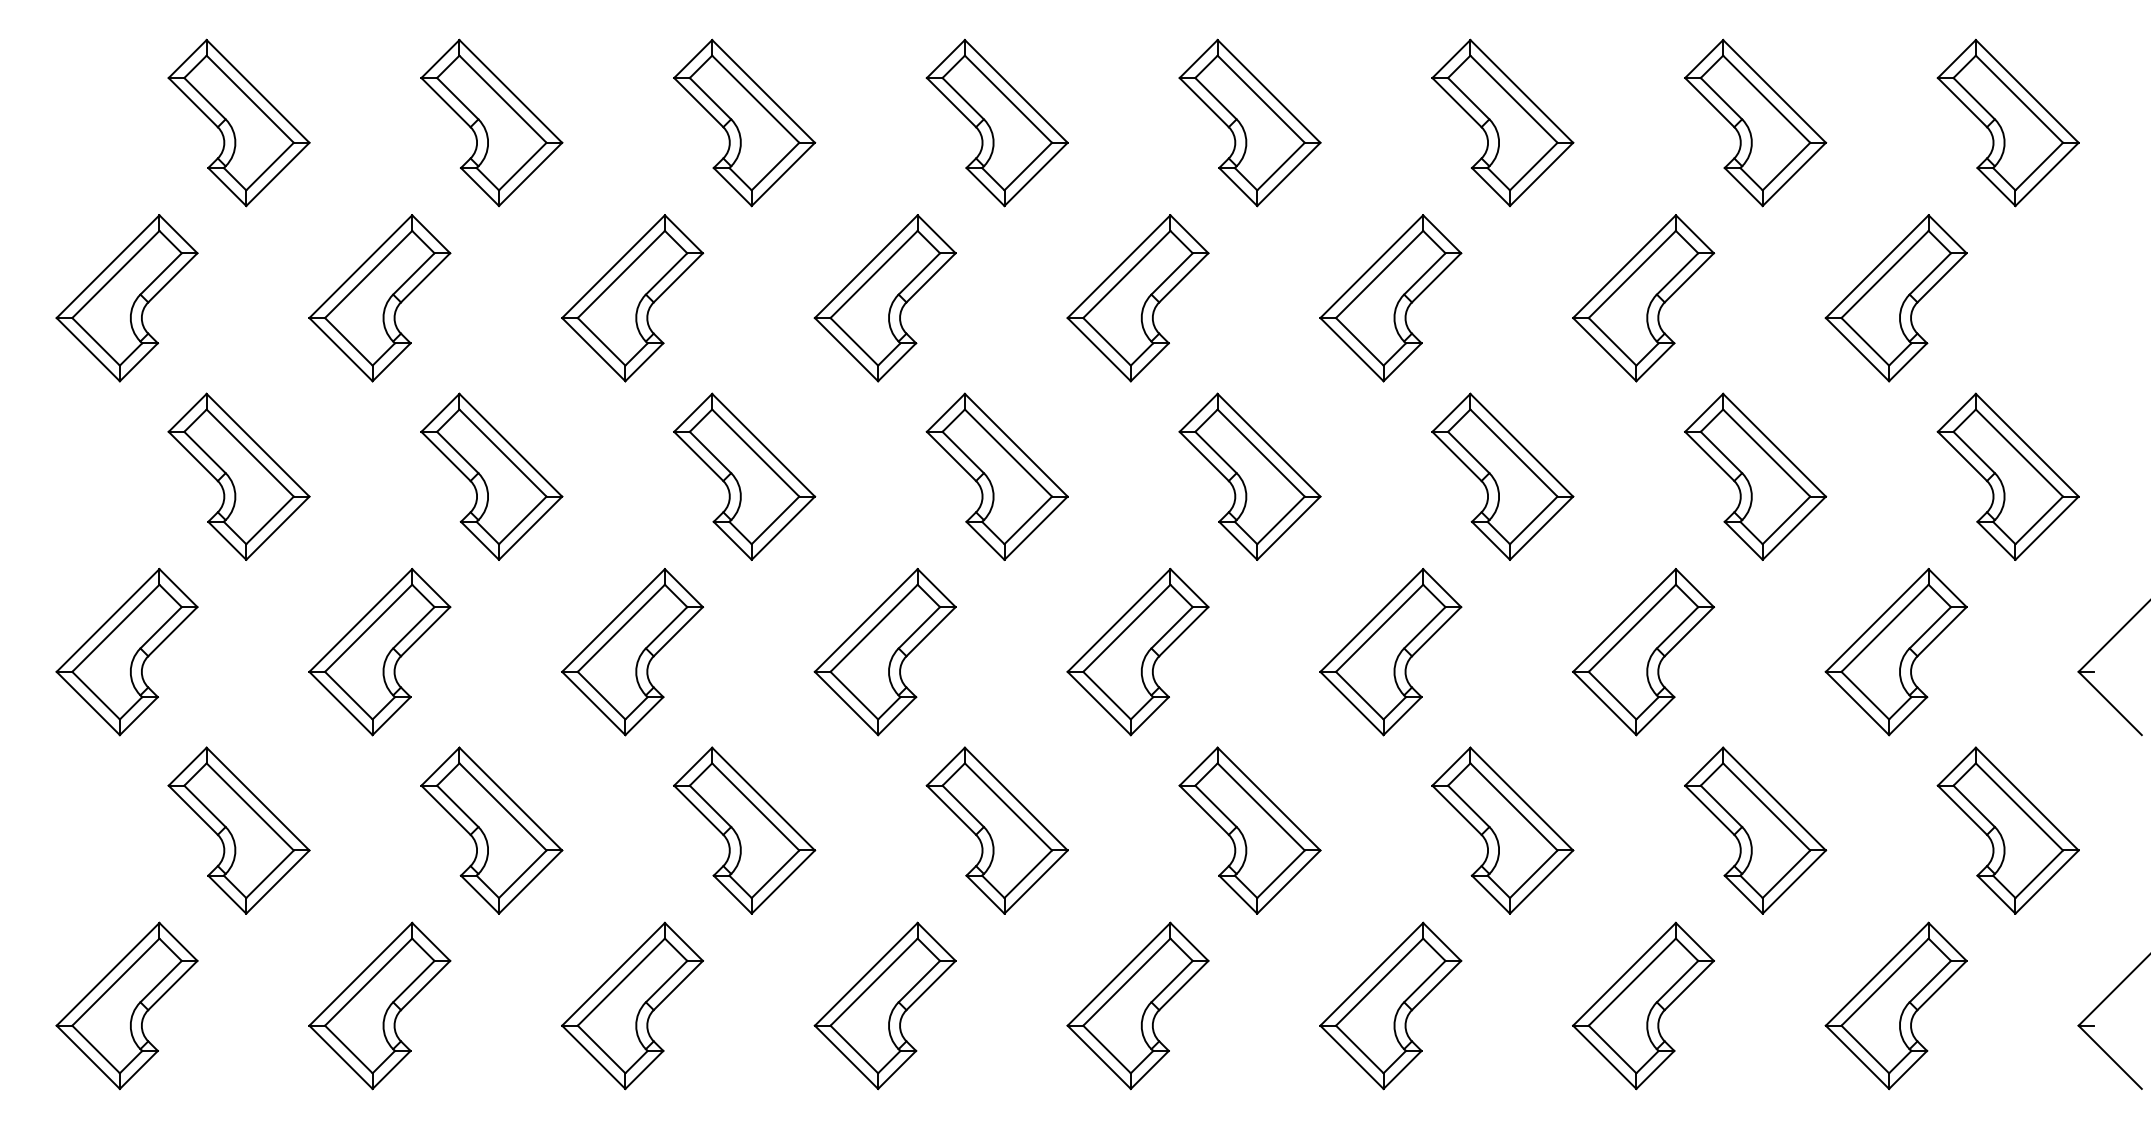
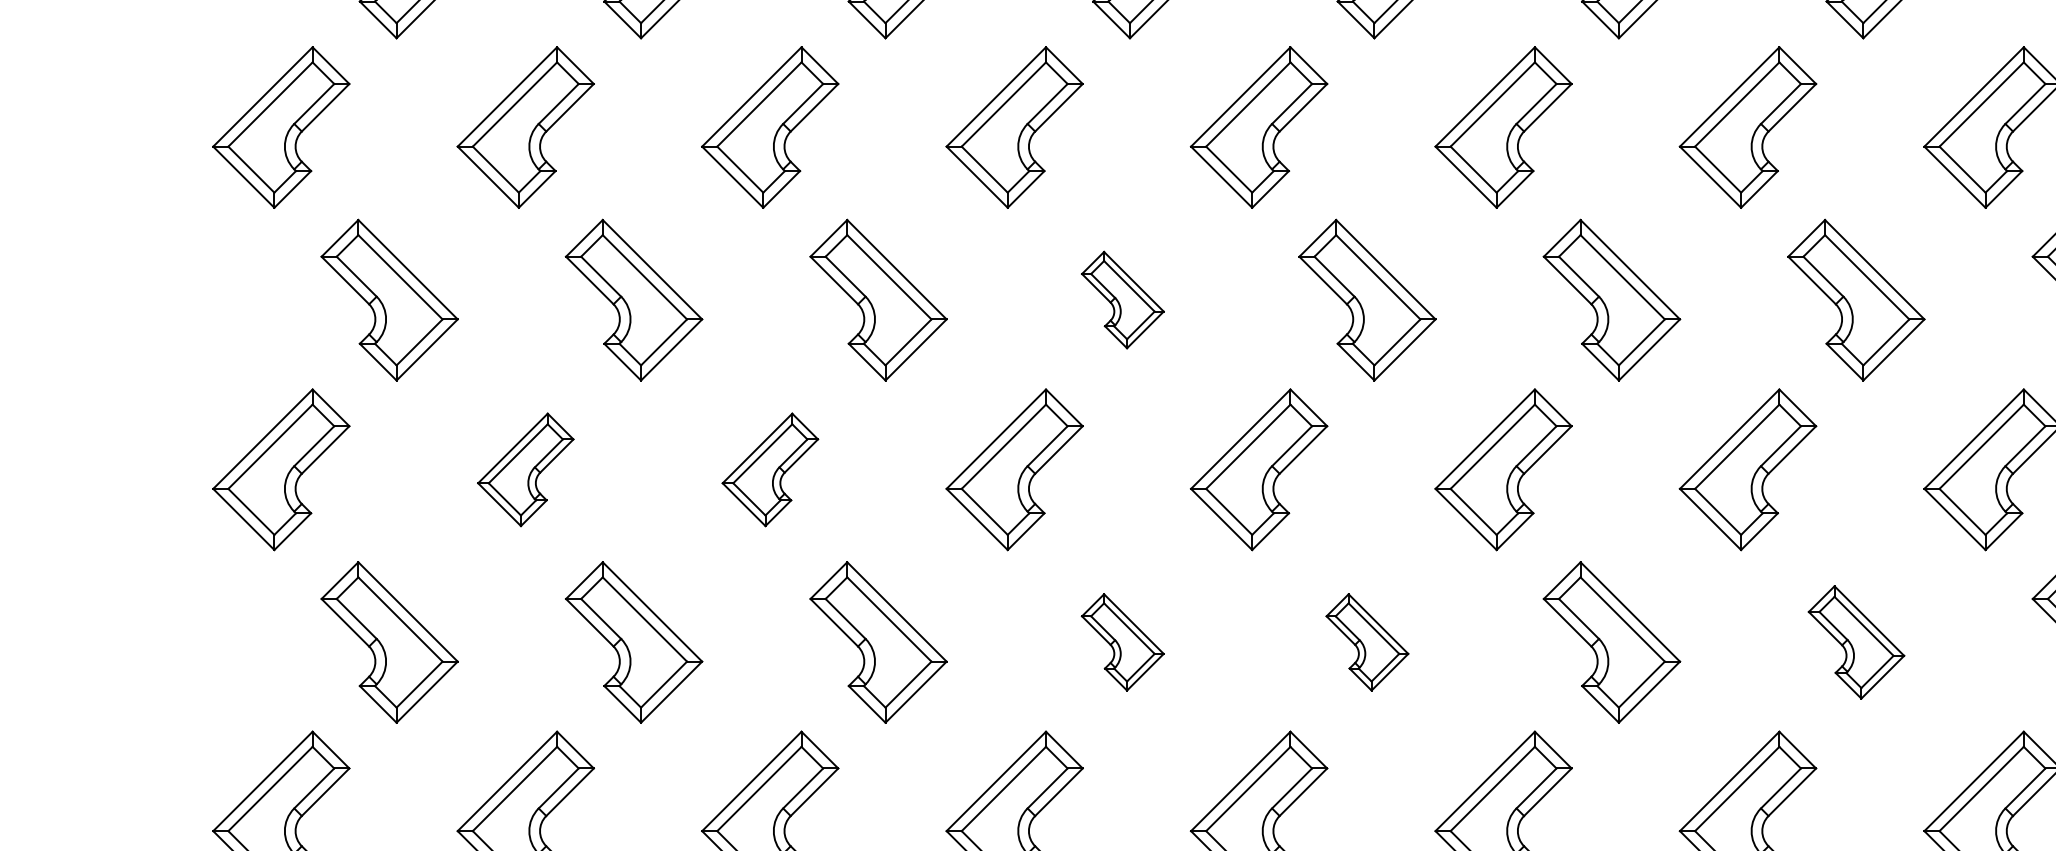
part: (996, 476) -> (1122, 299), size x0.6
part: (379, 652) -> (525, 470), size x0.7
part: (632, 652) -> (770, 470), size x0.7
part: (996, 830) -> (1122, 642), size x0.6
part: (1249, 830) -> (1366, 642), size x0.6
part: (1755, 830) -> (1856, 642), size x0.7

